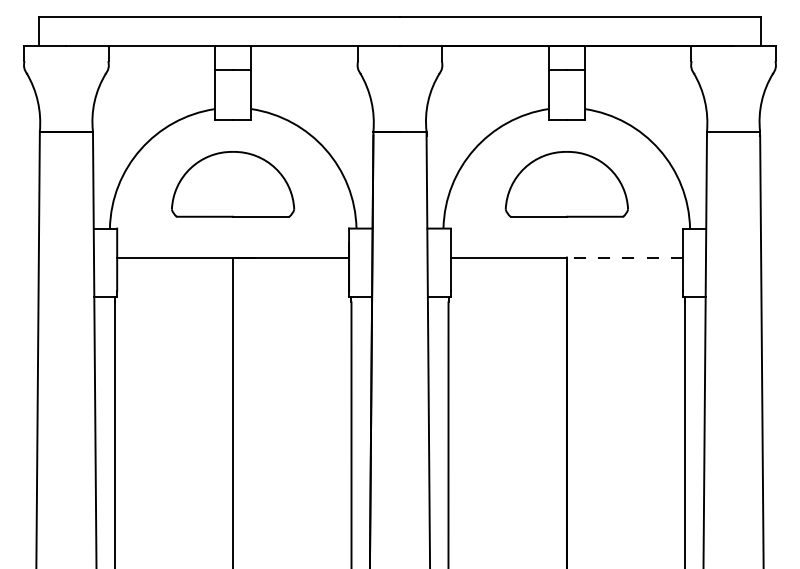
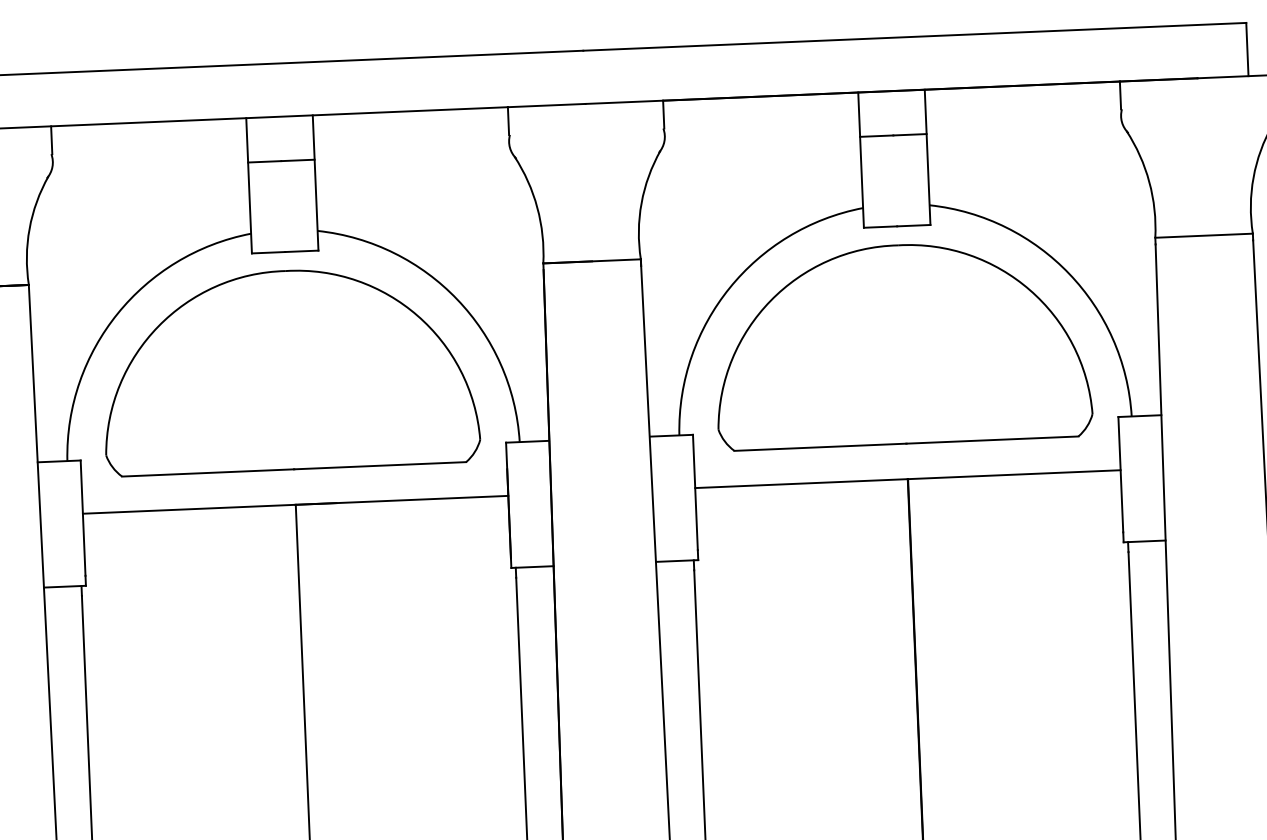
part: (232, 184) -> (288, 370), size x1.67
part: (566, 184) -> (901, 345), size x1.67
line: (624, 257) -> (1013, 474), dashed -> solid

